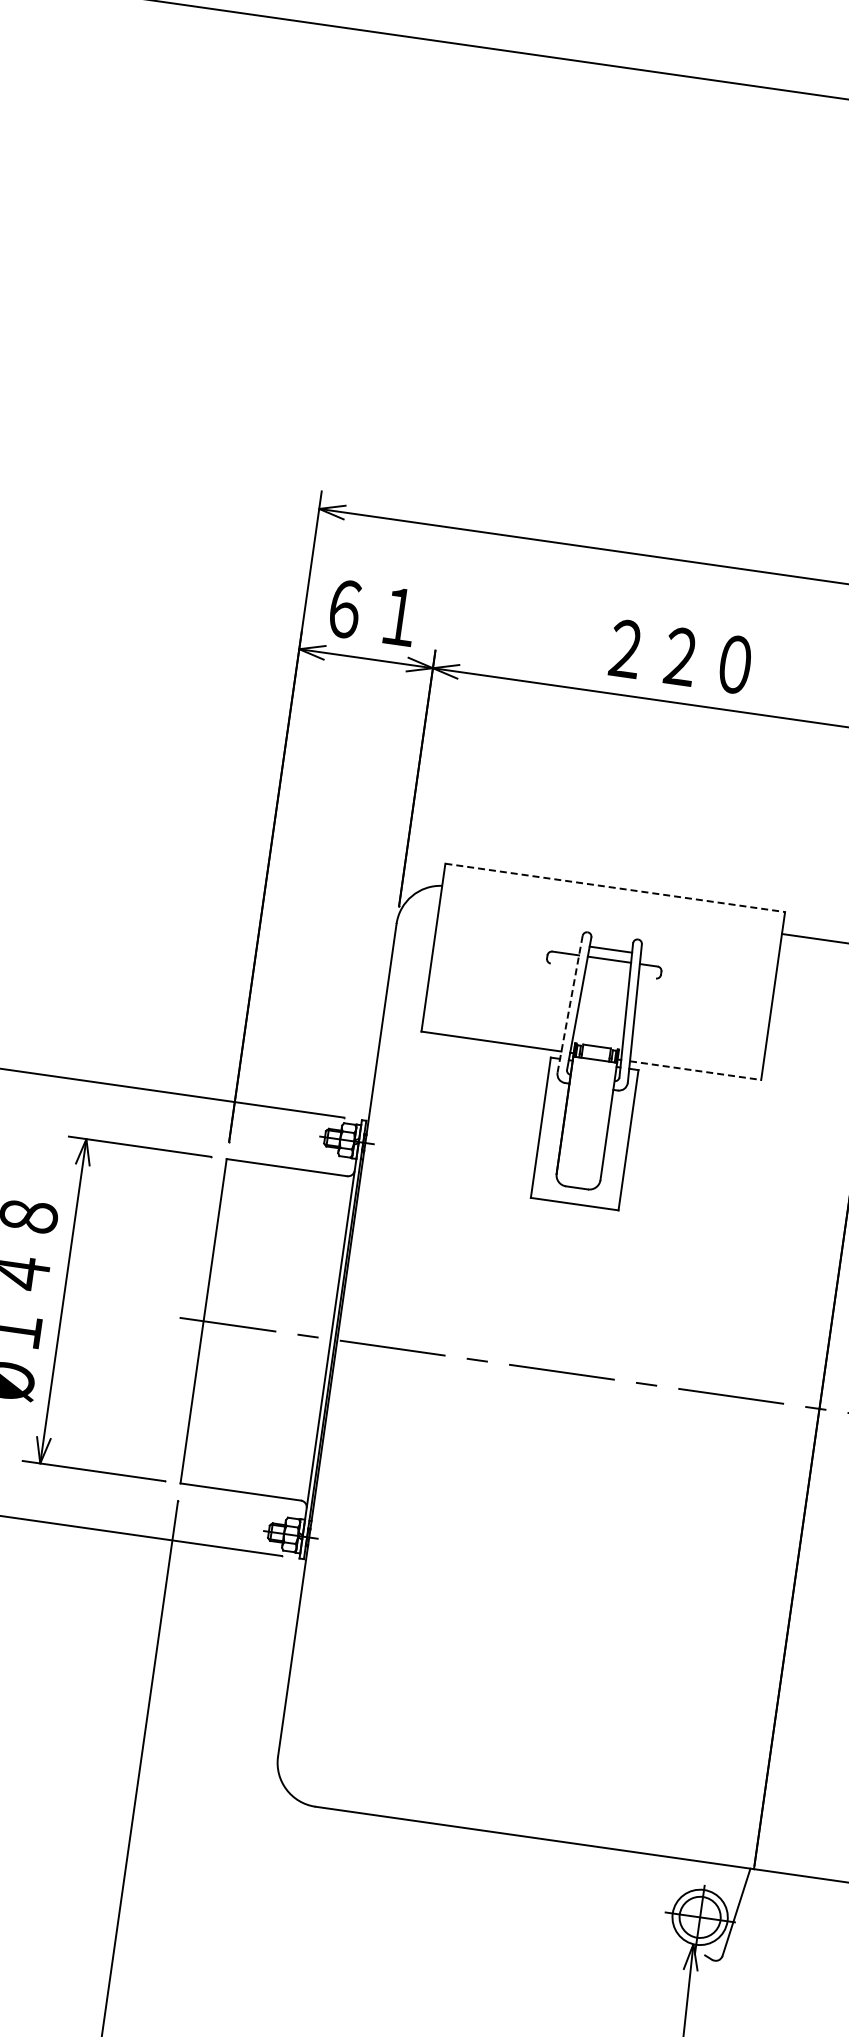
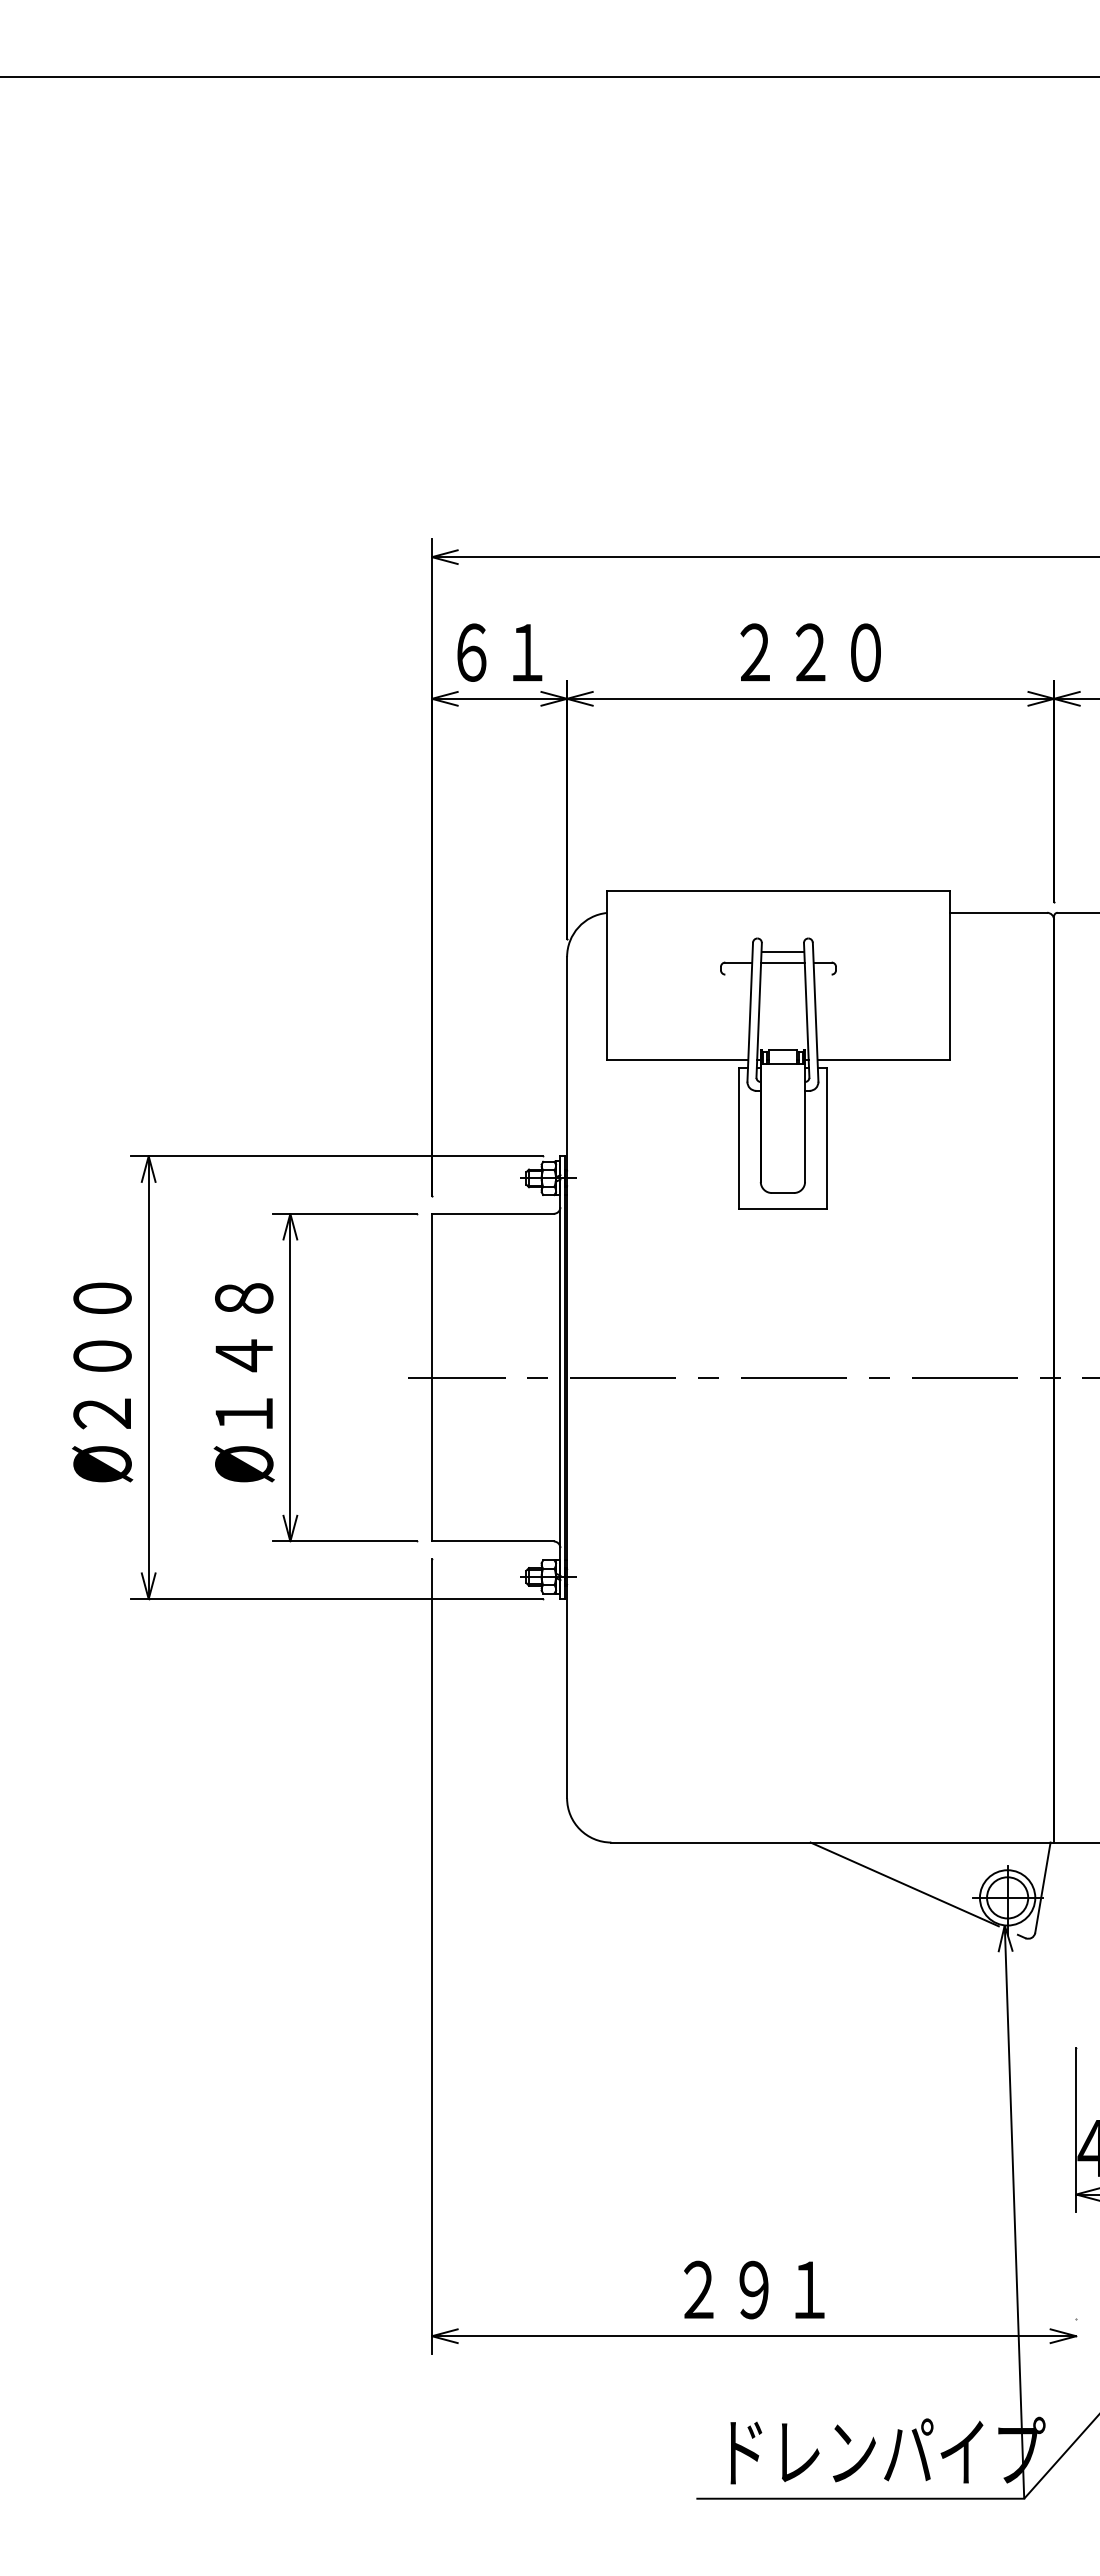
line: (615, 887) -> (778, 890), dashed -> solid
line: (570, 1004) -> (750, 1012), dashed -> solid
line: (696, 1071) -> (884, 1060), dashed -> solid
line: (599, 1889) -> (904, 1884), added

